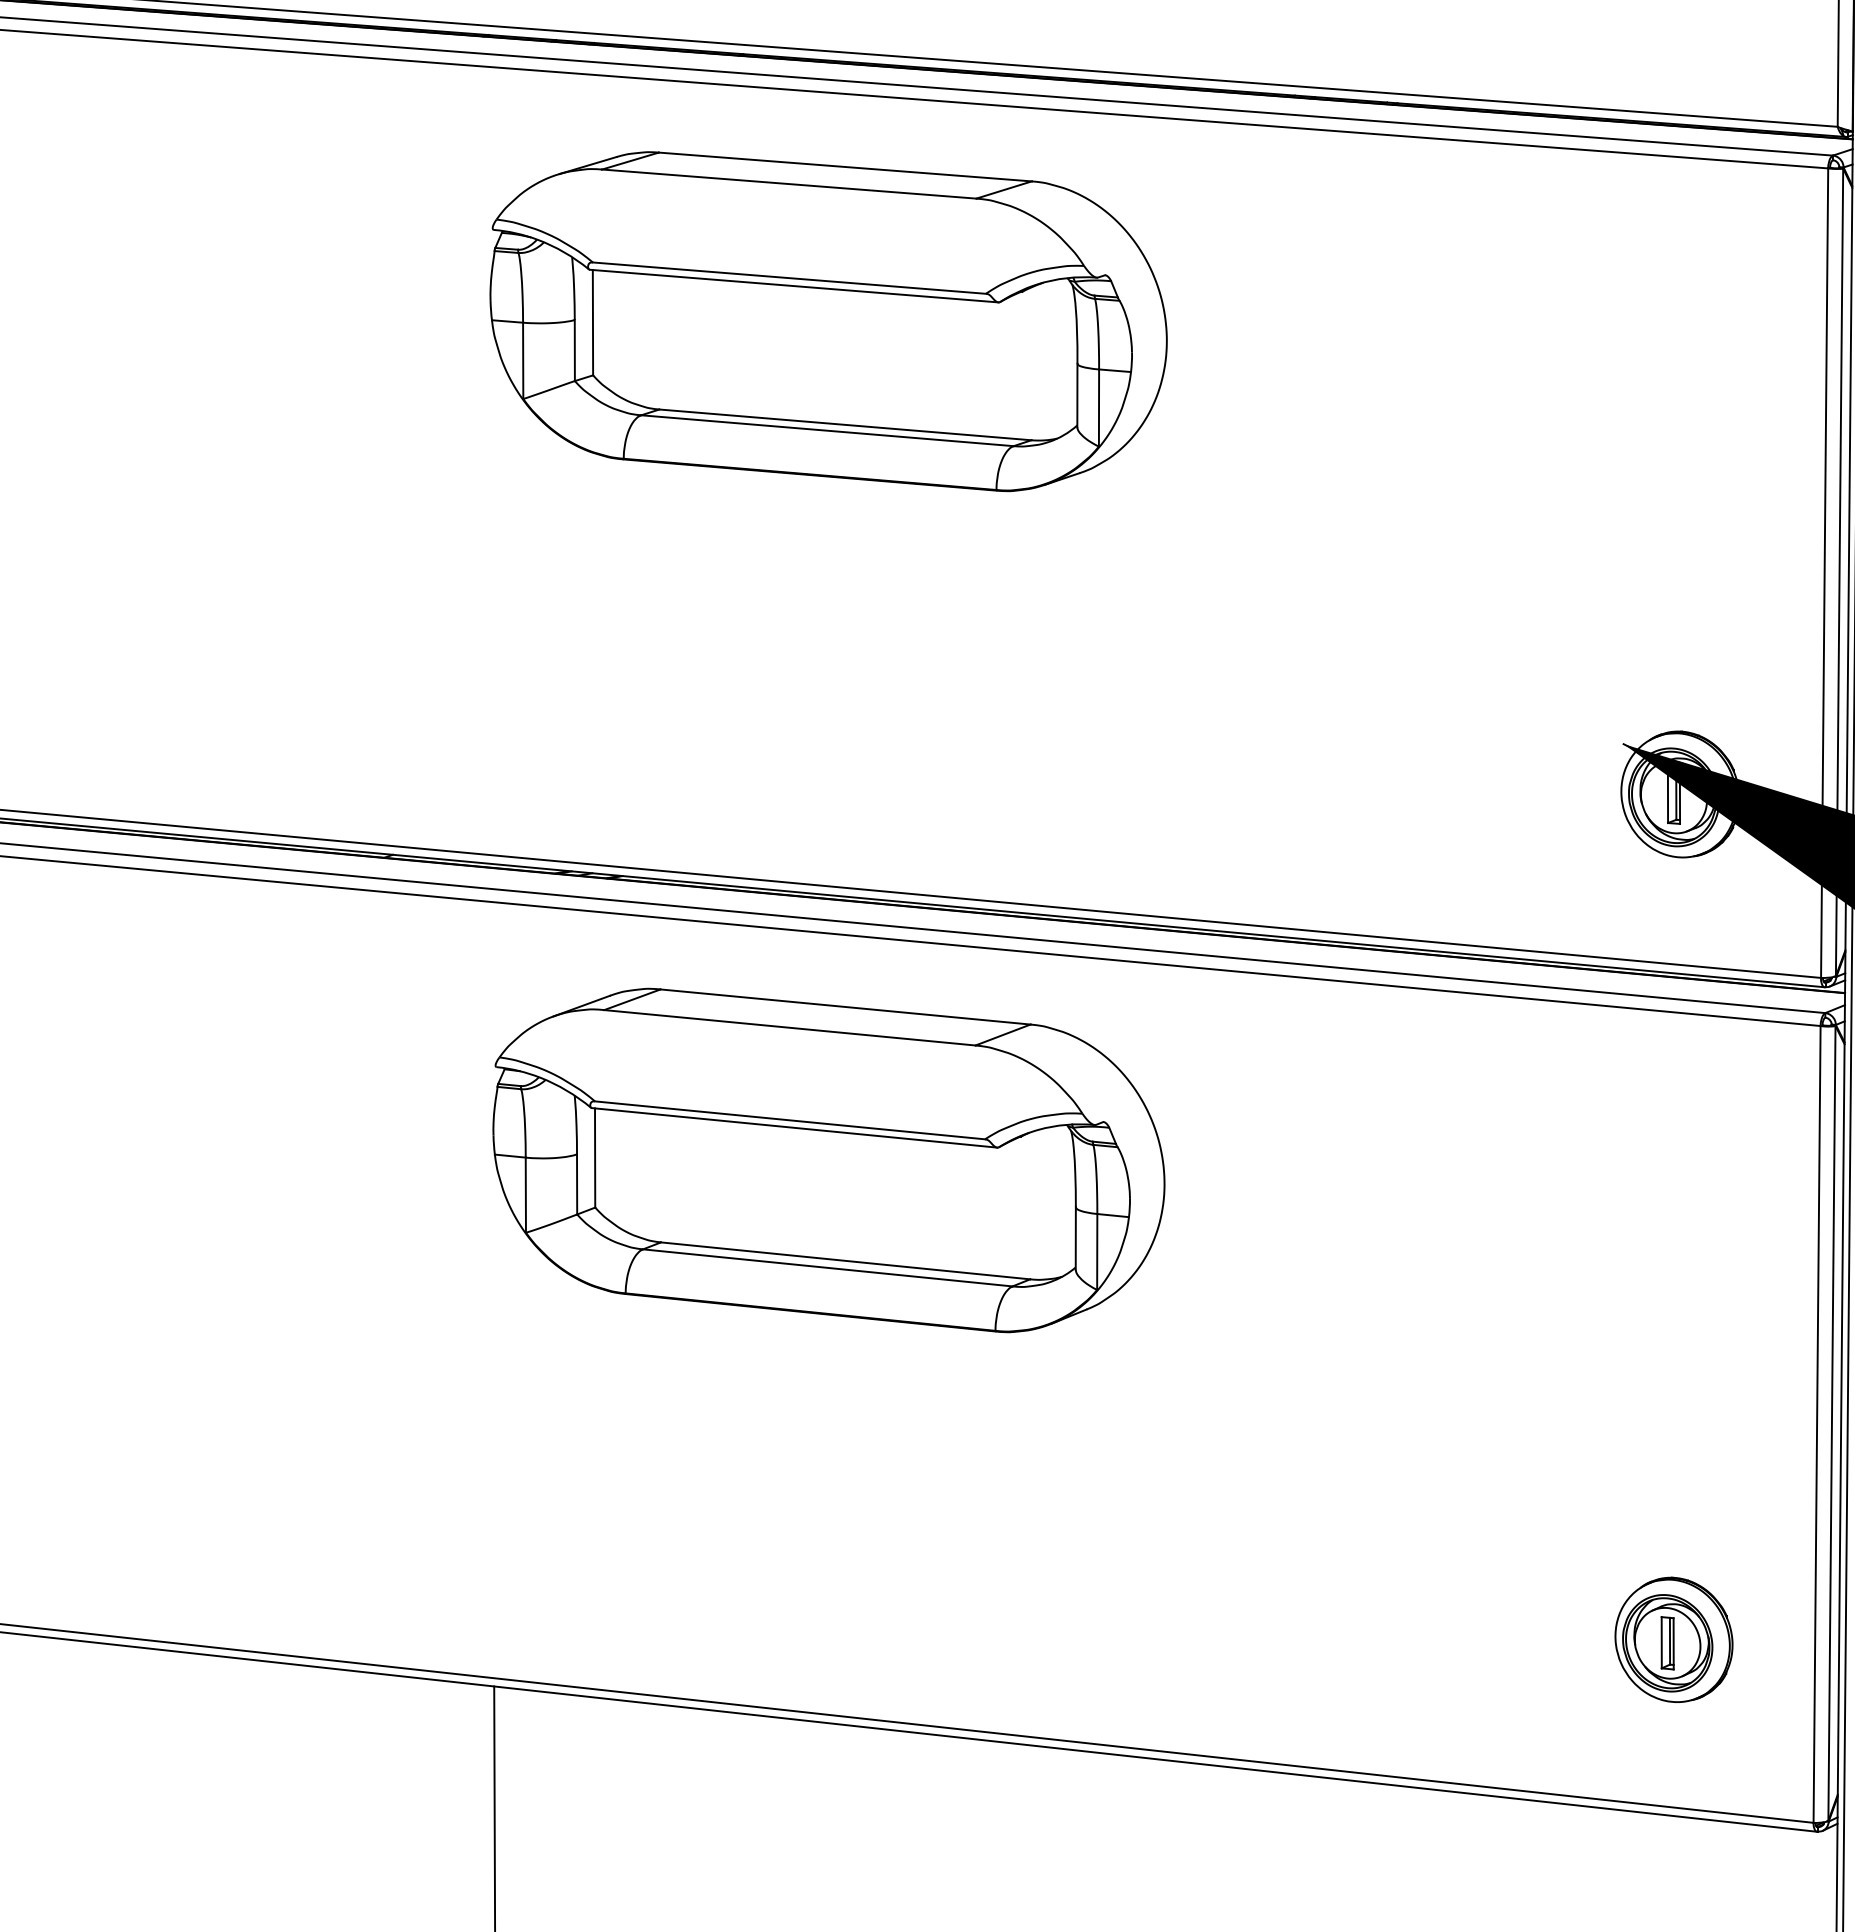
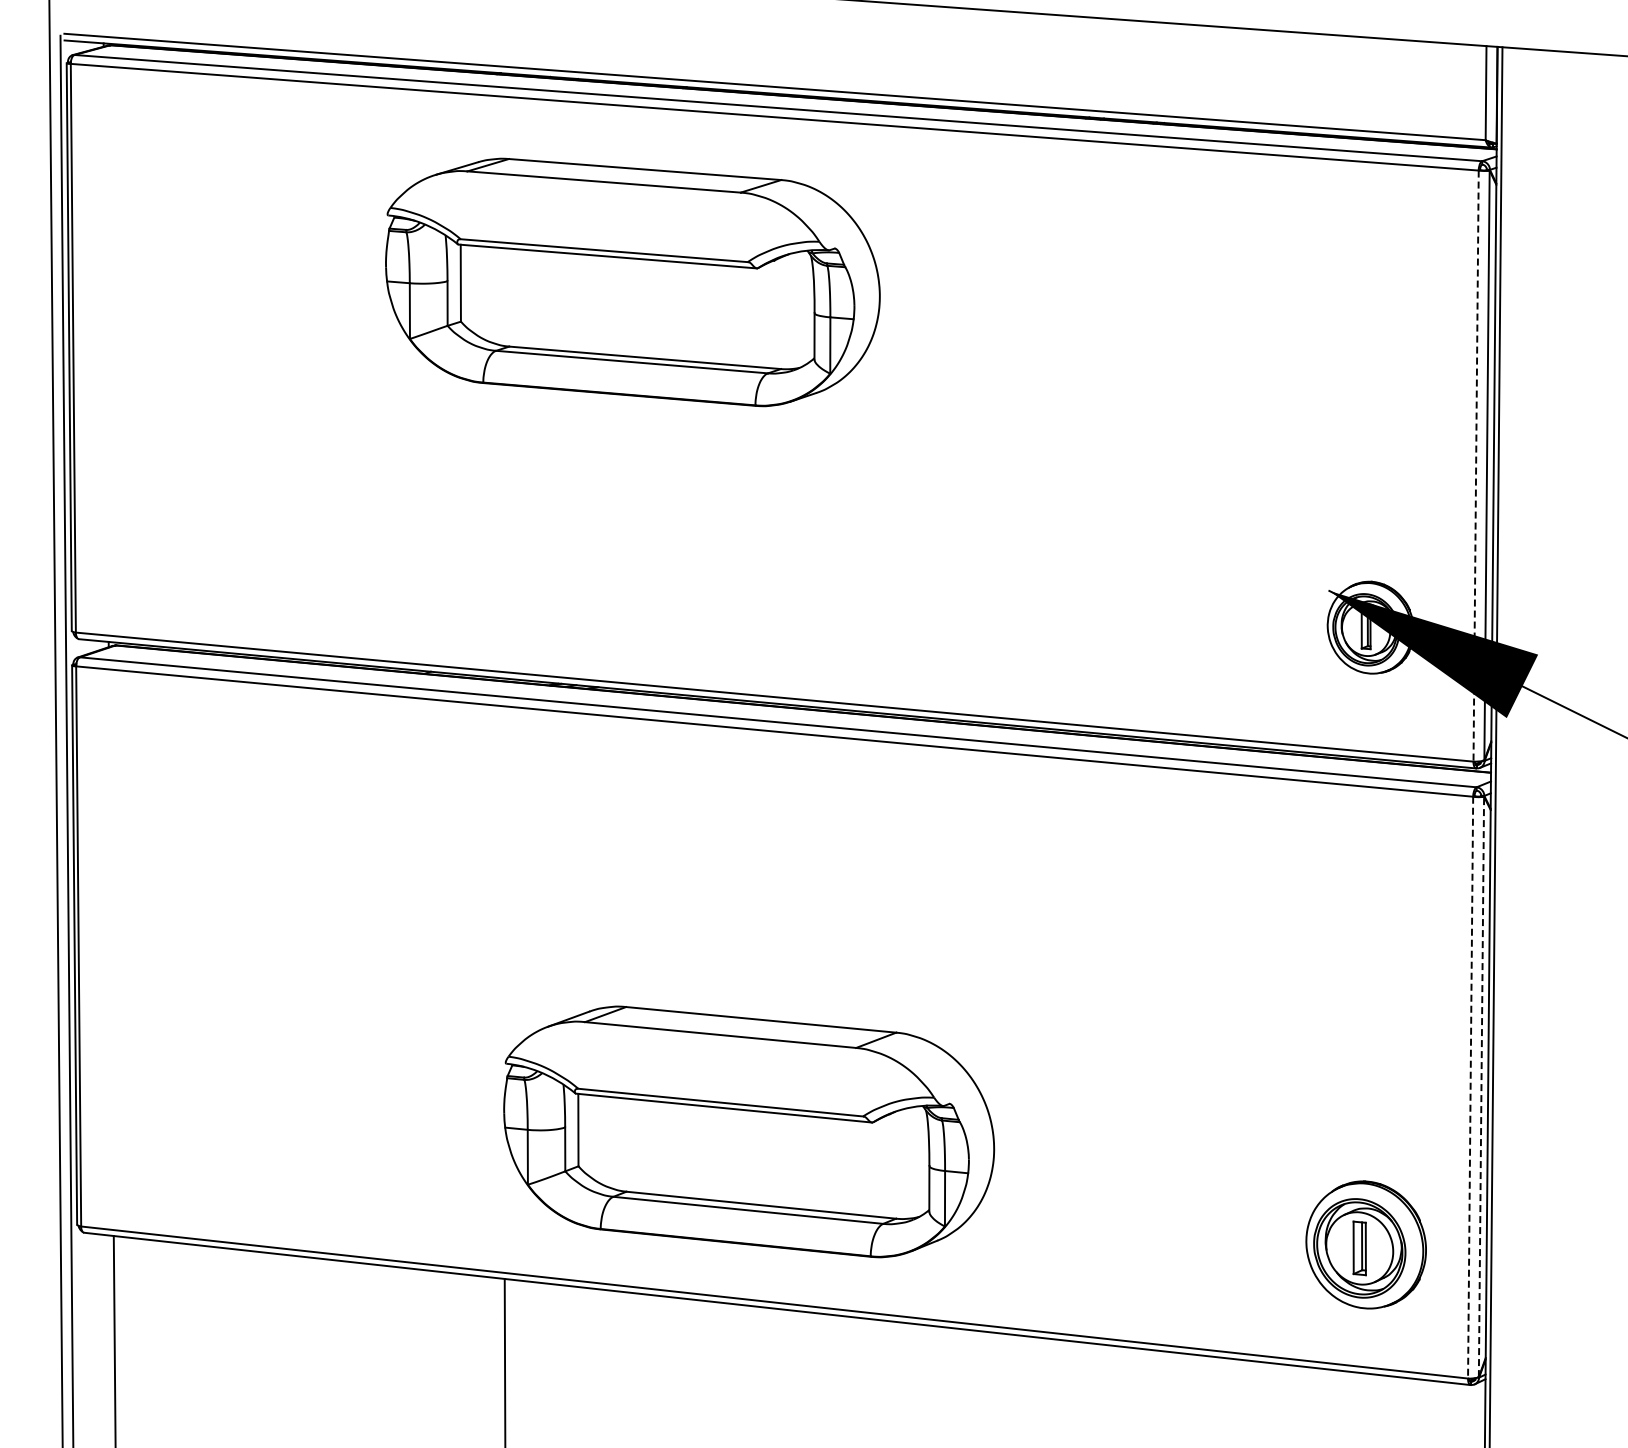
part: (828, 321) -> (632, 282), moved
line: (1825, 573) -> (1476, 466), solid -> dashed
part: (829, 1159) -> (749, 1131), moved
line: (1831, 1422) -> (1481, 1086), solid -> dashed
line: (1816, 1424) -> (1470, 1087), solid -> dashed
part: (1673, 1639) -> (1365, 1244), size x1.4

